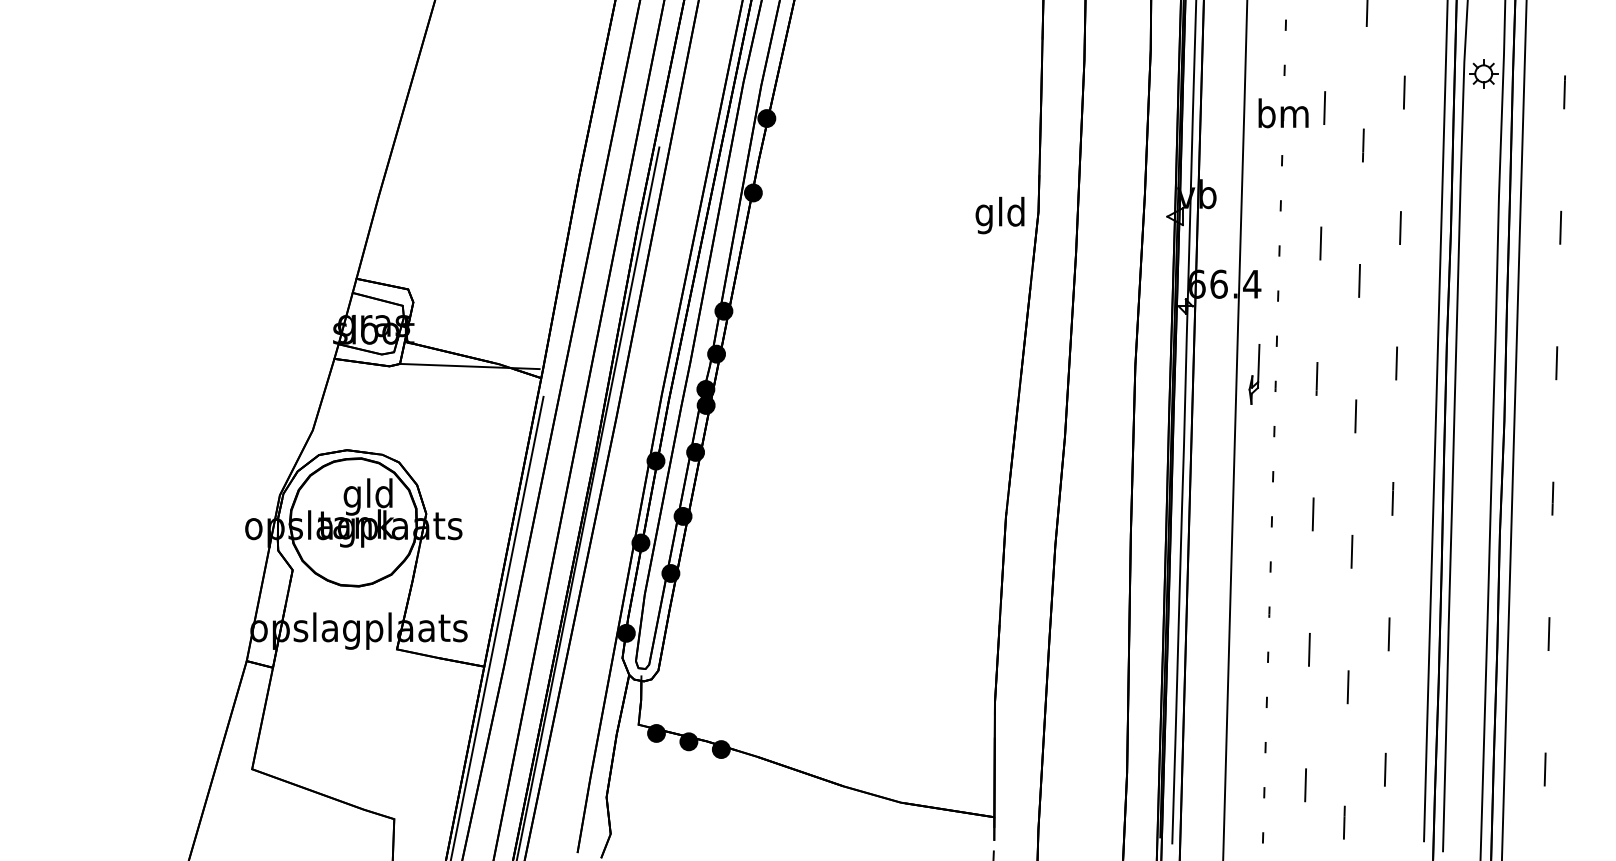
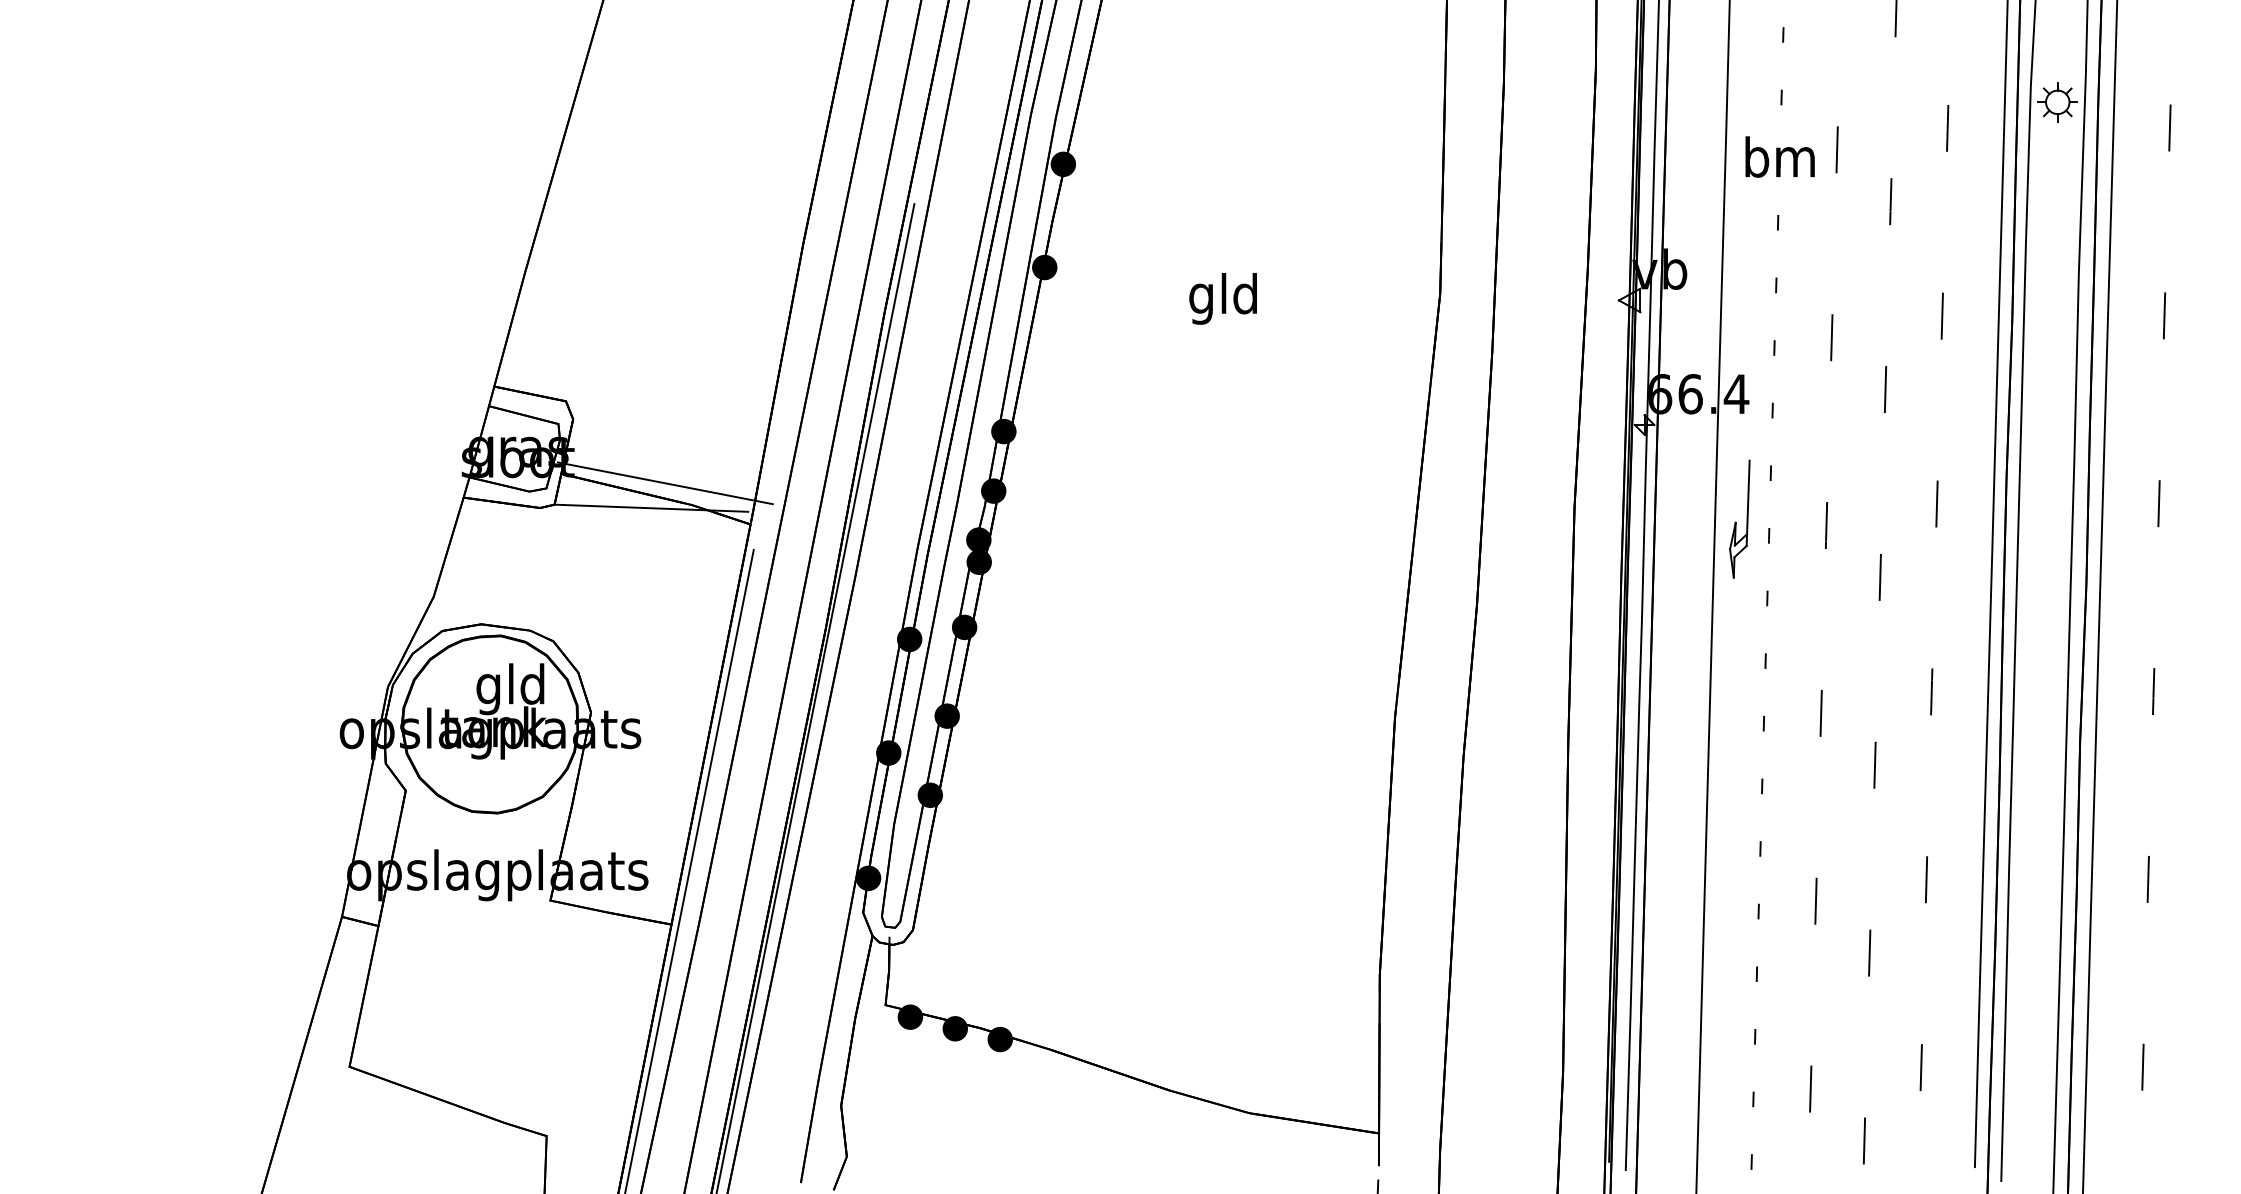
text: (999, 215) -> (1222, 298), moved
line: (479, 348) -> (664, 483), added
part: (1254, 374) -> (1739, 519), size x1.43

